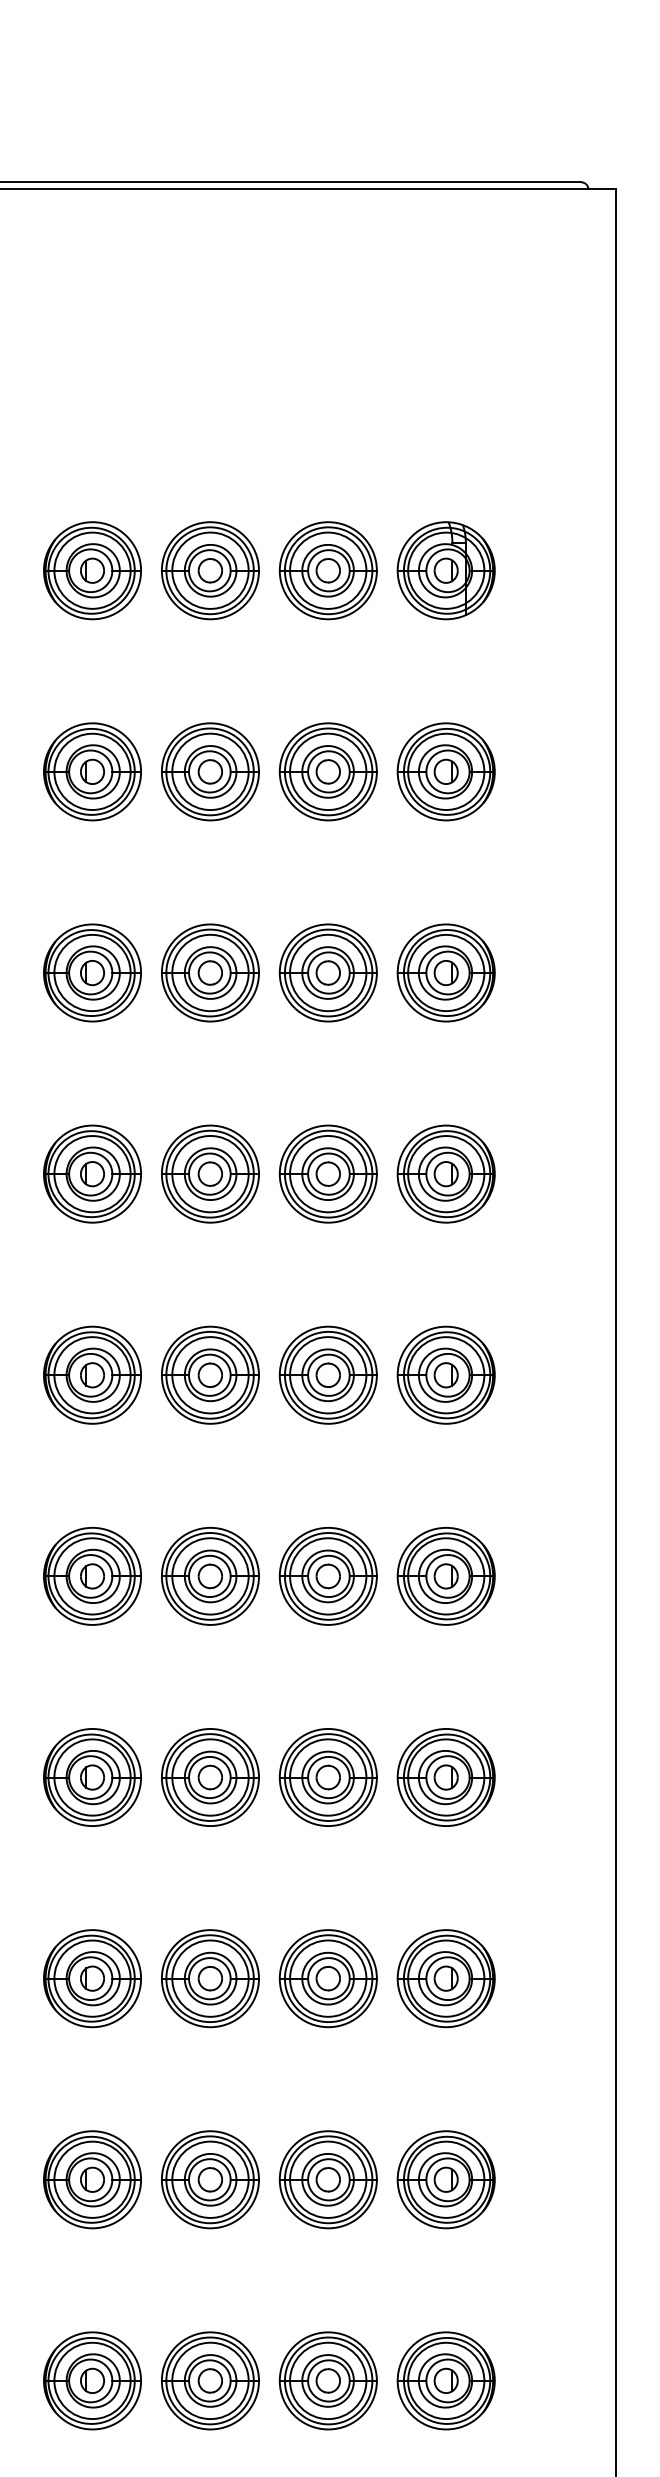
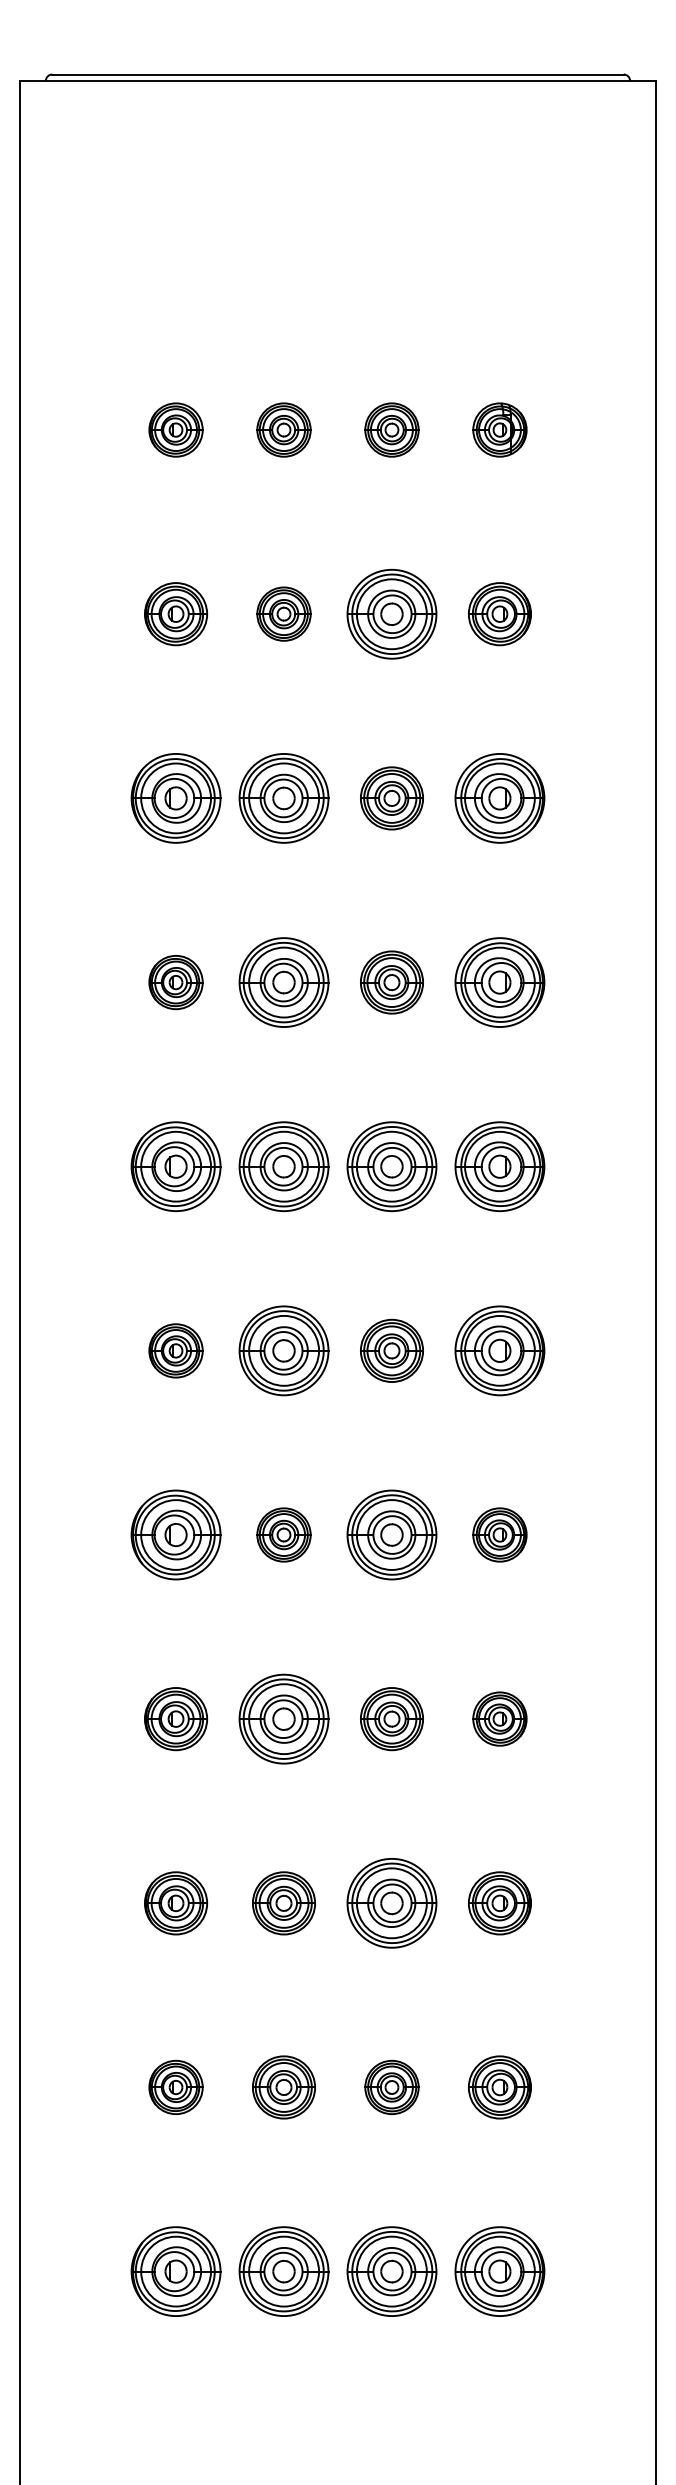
part: (91, 570) -> (175, 429), size x0.6
part: (209, 570) -> (283, 429), size x0.6
part: (327, 570) -> (391, 429), size x0.6
part: (445, 570) -> (499, 429), size x0.6
part: (91, 771) -> (175, 613), size x0.7
part: (209, 771) -> (283, 613), size x0.6
part: (445, 771) -> (499, 613), size x0.7
part: (327, 973) -> (391, 798), size x0.7
part: (91, 1174) -> (175, 982), size x0.6
part: (327, 1174) -> (391, 982), size x0.7
part: (91, 1575) -> (175, 1350), size x0.6
part: (327, 1575) -> (391, 1350), size x0.7
part: (209, 1776) -> (283, 1534), size x0.6
part: (445, 1776) -> (499, 1534), size x0.6
part: (91, 1977) -> (175, 1718), size x0.7
part: (327, 1977) -> (391, 1718), size x0.7
part: (445, 1977) -> (499, 1718), size x0.6
part: (91, 2179) -> (175, 1903), size x0.7
part: (209, 2179) -> (283, 1903), size x0.7
part: (445, 2179) -> (499, 1903), size x0.7
part: (91, 2380) -> (175, 2087), size x0.6
part: (209, 2380) -> (283, 2087), size x0.7
part: (327, 2380) -> (391, 2087), size x0.6
part: (445, 2380) -> (499, 2087), size x0.7

